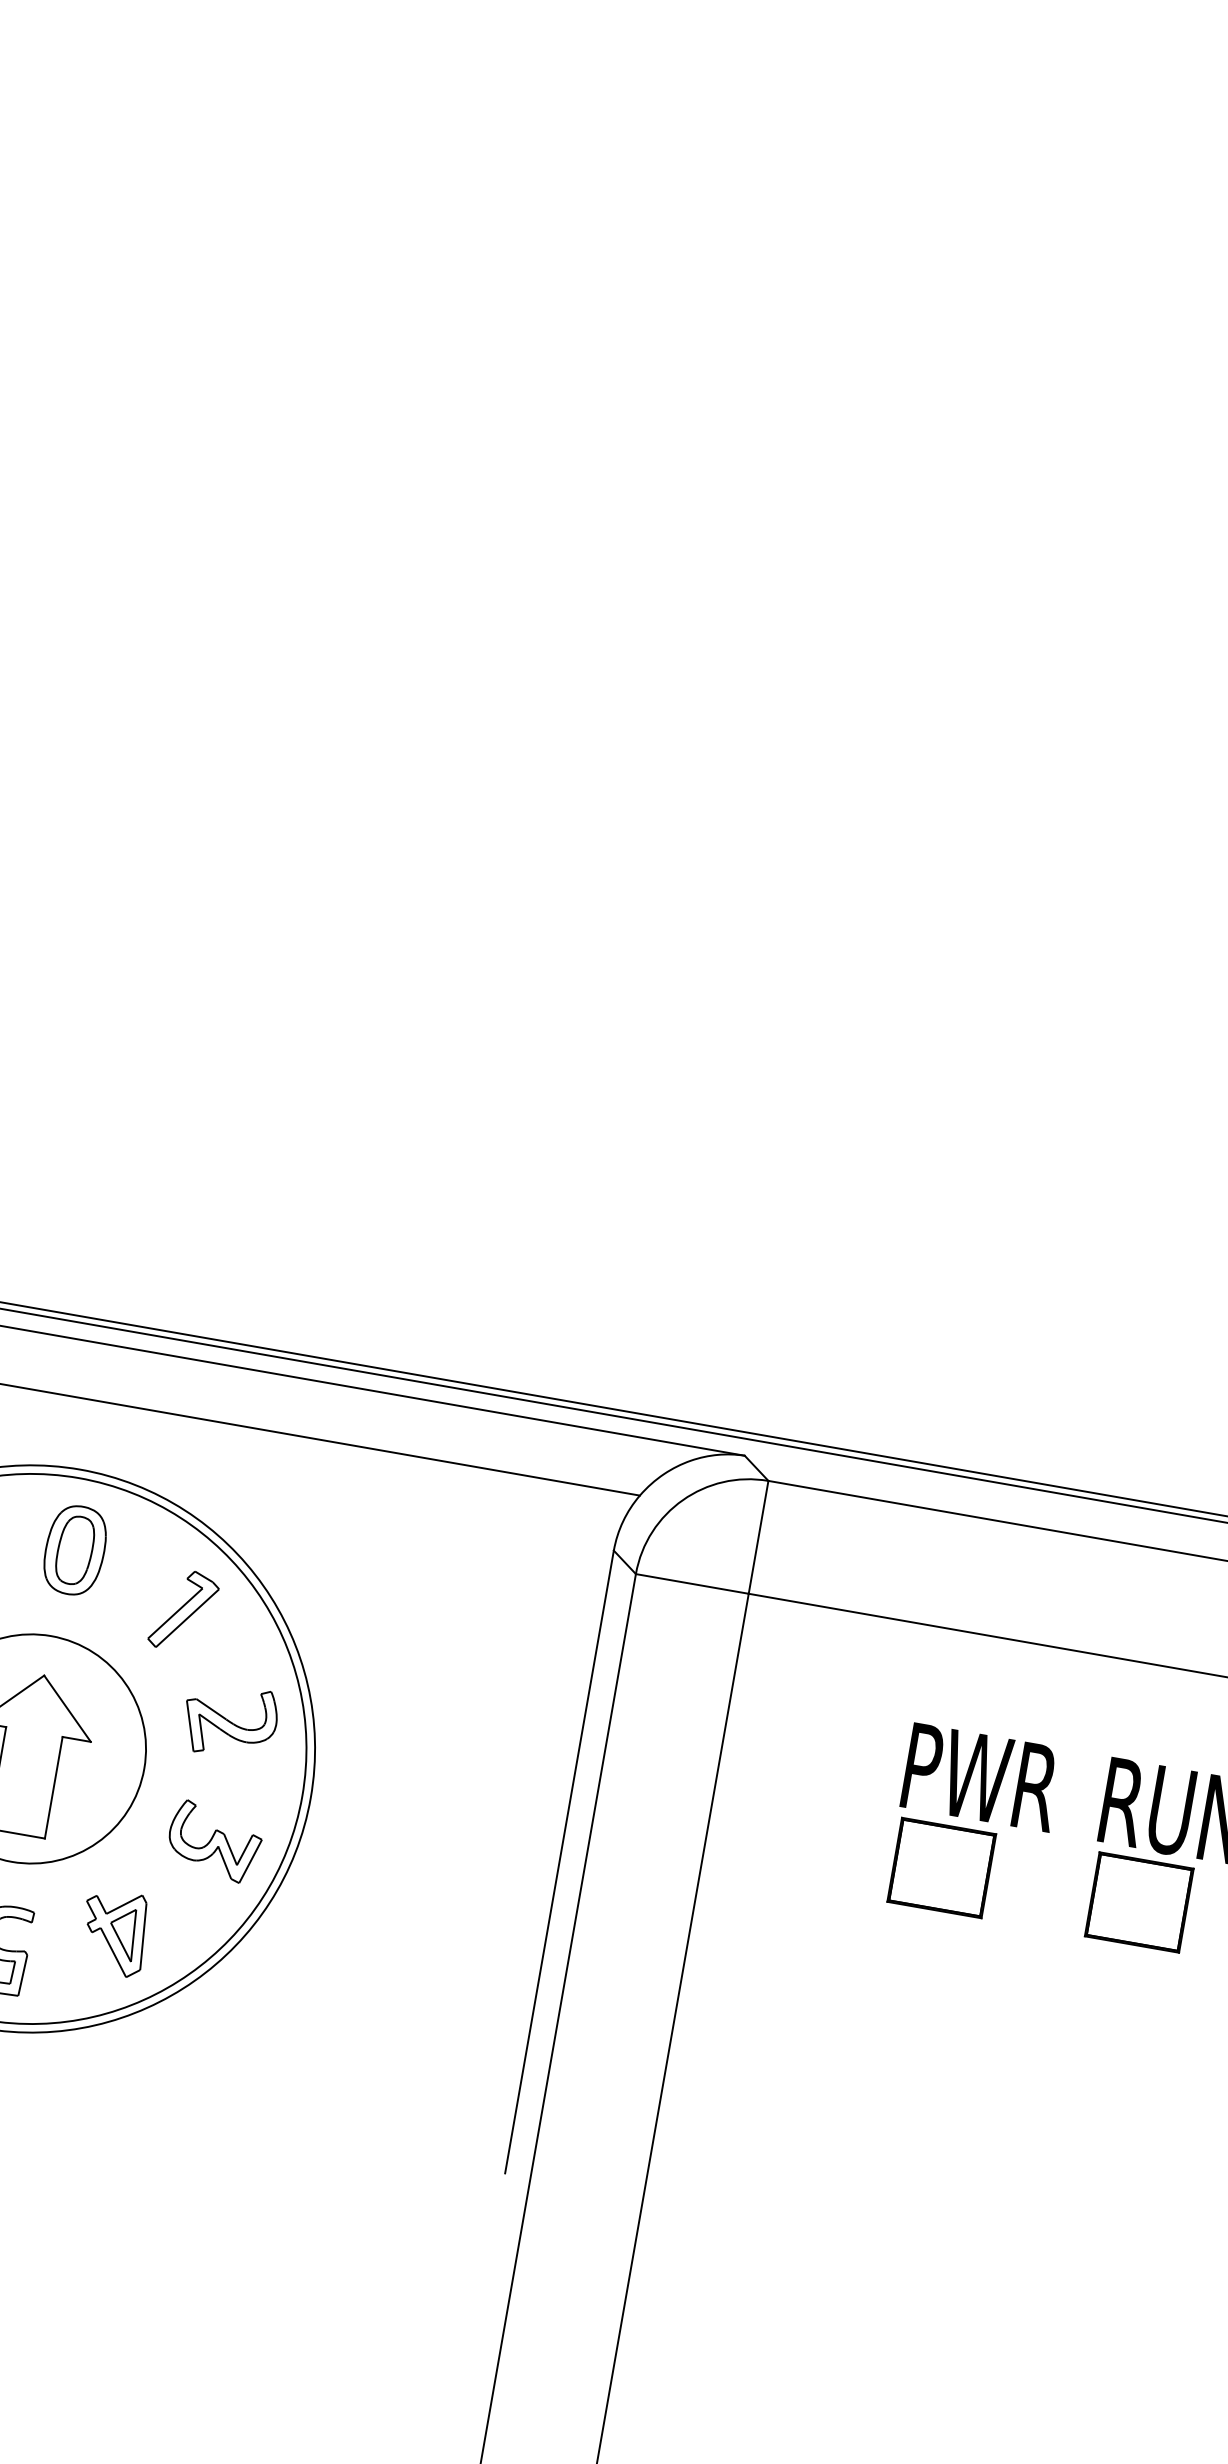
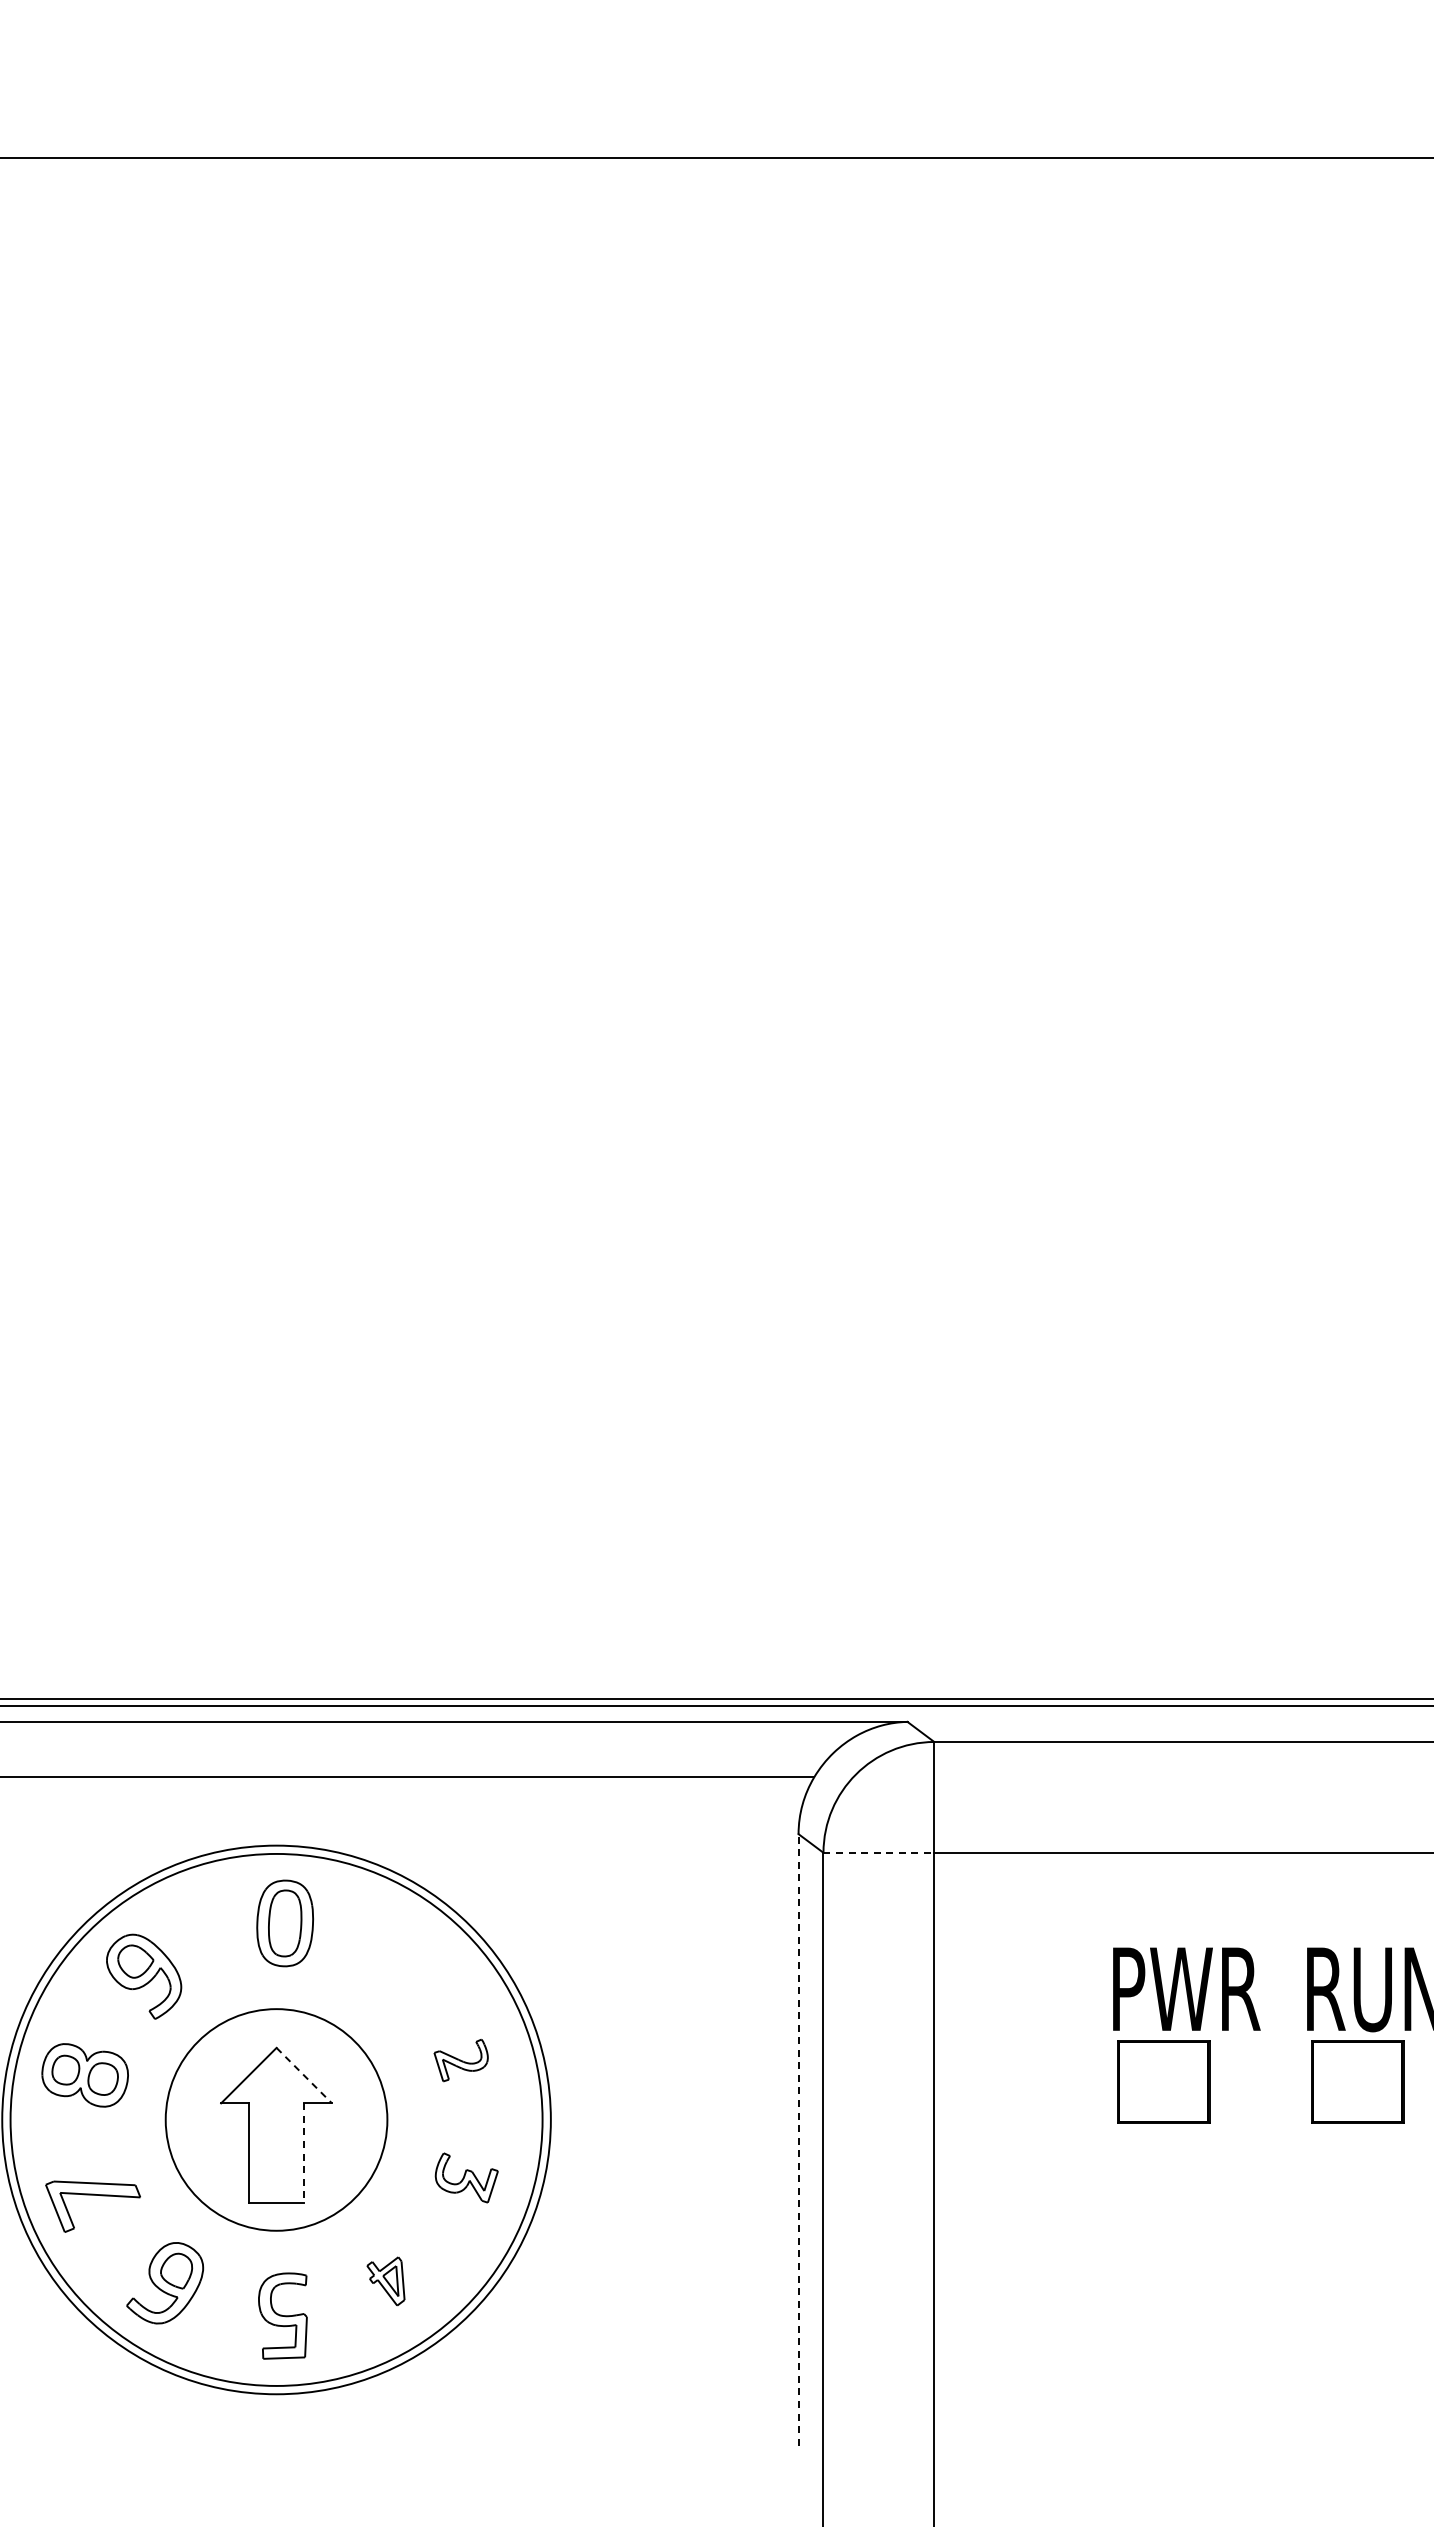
line: (693, 1583) -> (879, 1852), solid -> dashed
part: (183, 1610) -> (398, 1962), removed
line: (67, 1708) -> (304, 2075), solid -> dashed
part: (229, 1721) -> (460, 2060), size x0.6
line: (53, 1788) -> (304, 2153), solid -> dashed
part: (214, 1841) -> (466, 2177), size x0.7
line: (559, 1861) -> (798, 2139), solid -> dashed
part: (113, 1932) -> (385, 2281), size x0.6

